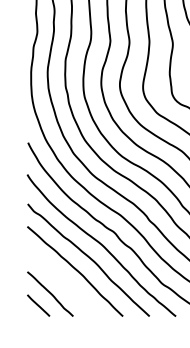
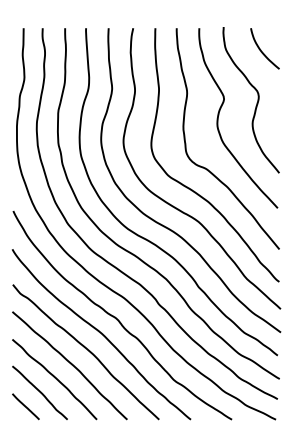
curve: (62, 282) -> (54, 378), added

